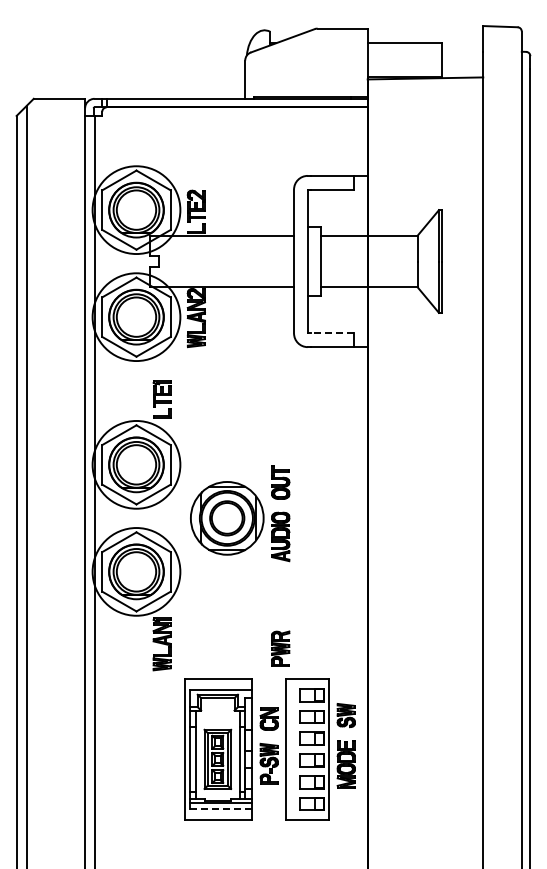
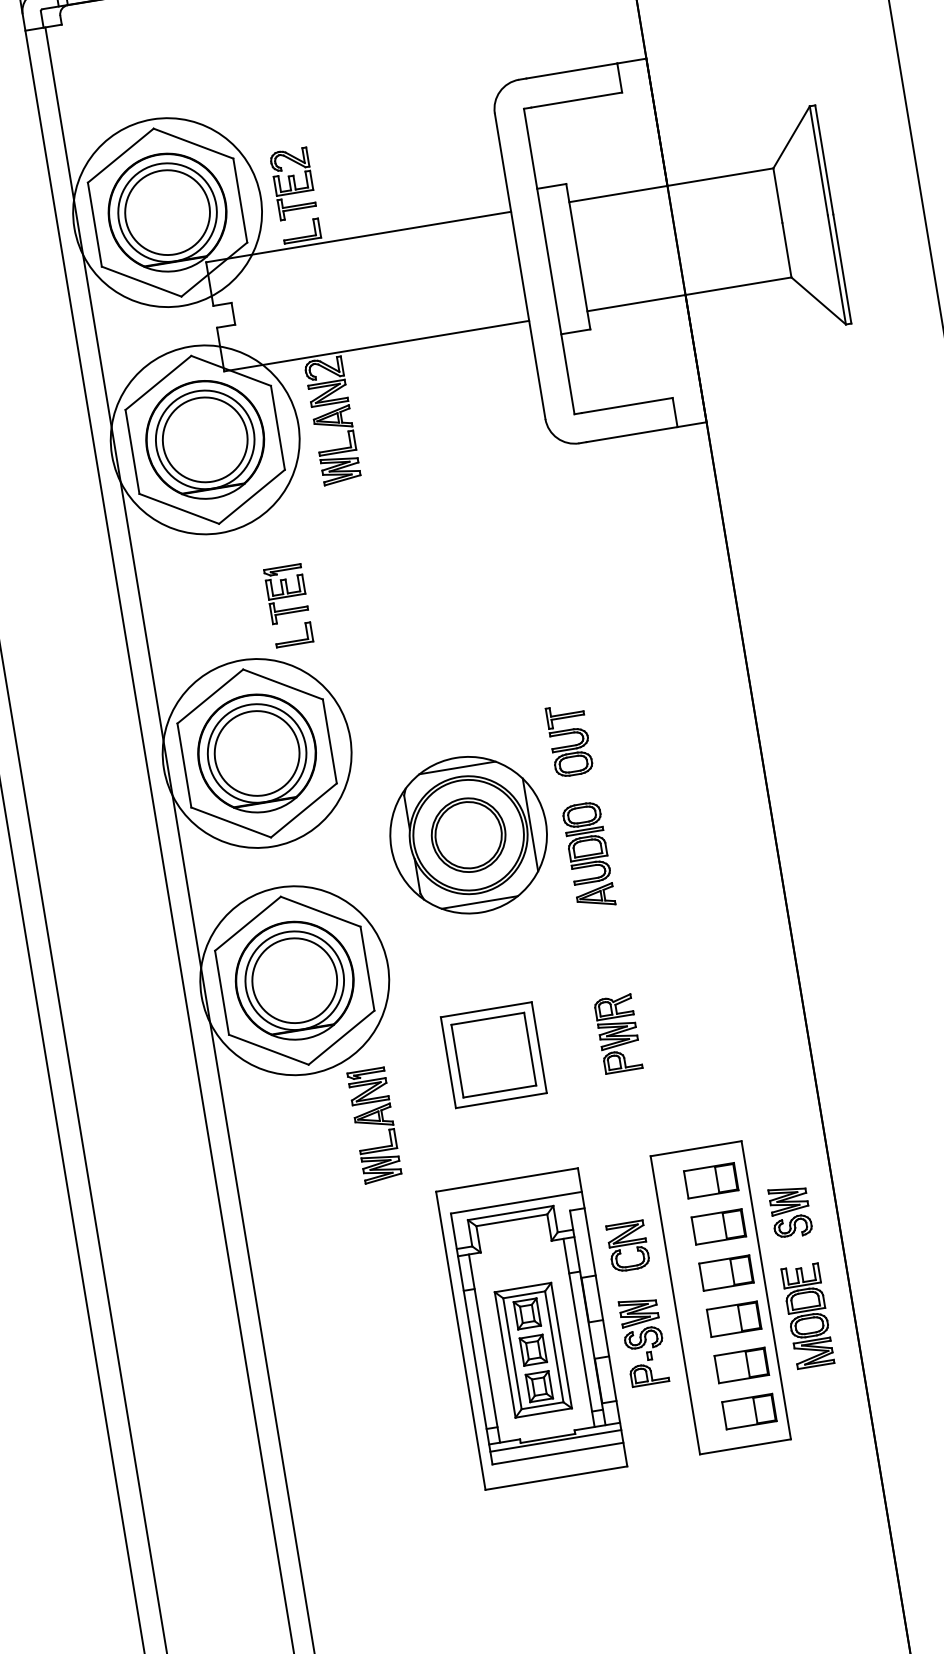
line: (332, 333) -> (627, 405), dashed -> solid
part: (222, 621) -> (494, 1055), added
part: (280, 648) -> (617, 1033), moved
line: (221, 808) -> (558, 1453), dashed -> solid

